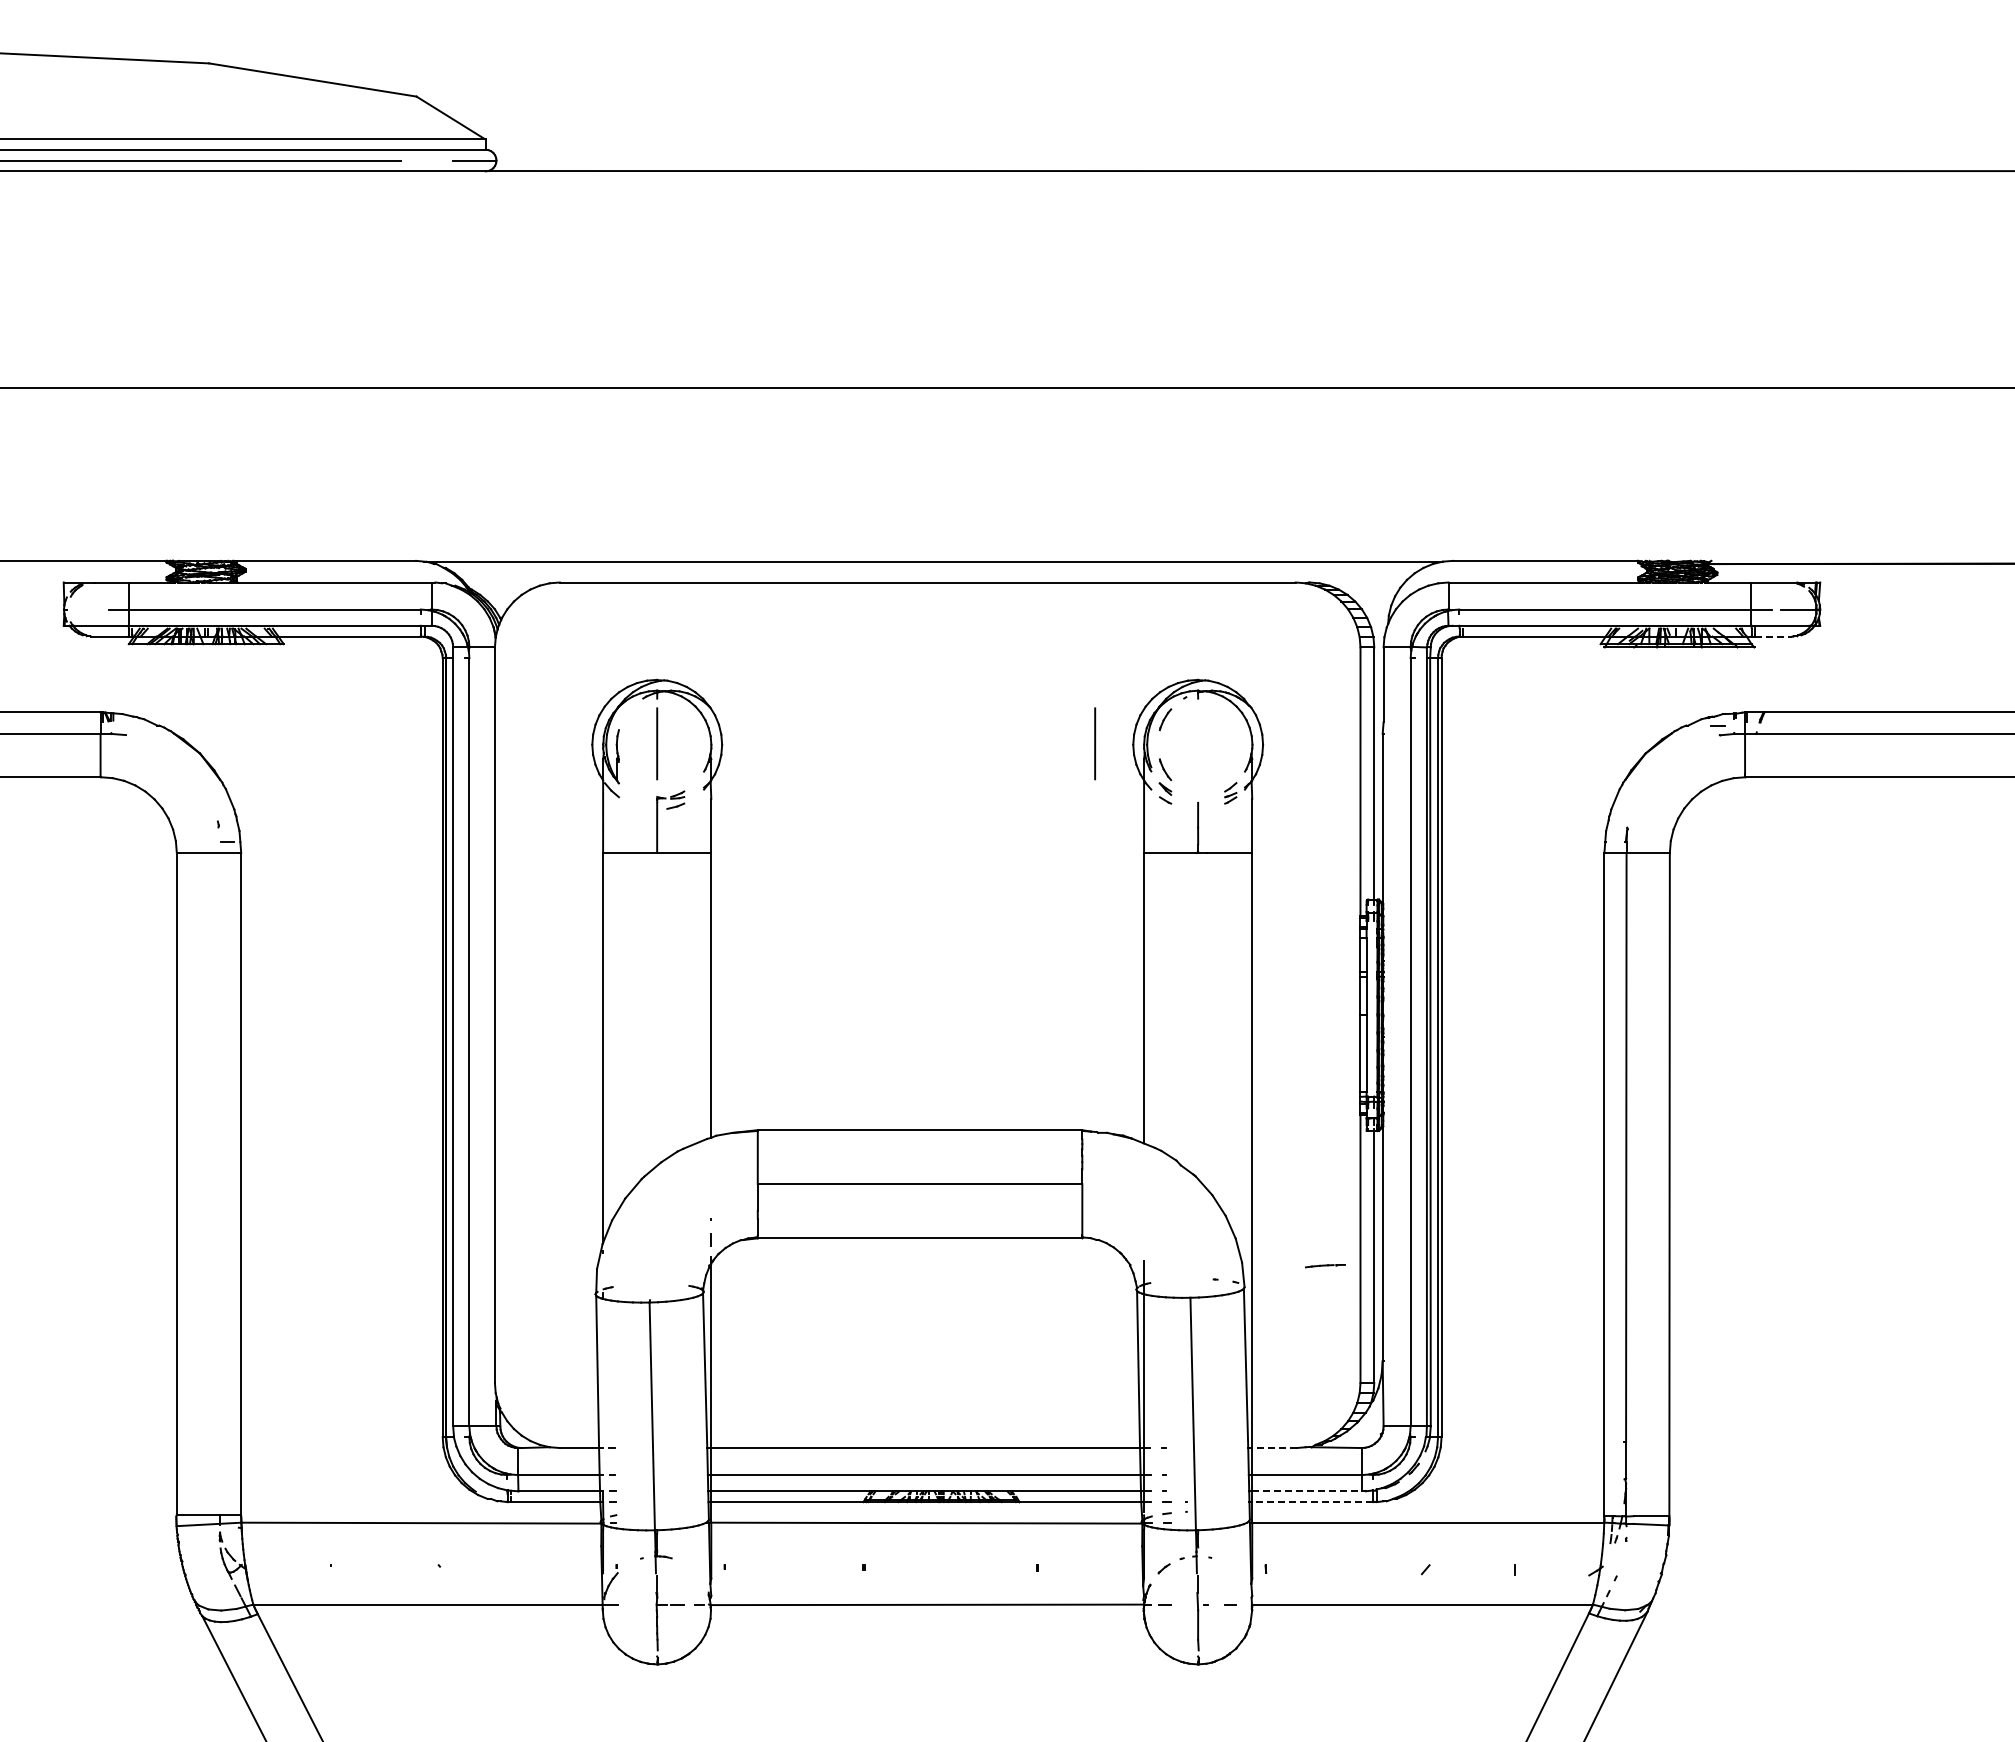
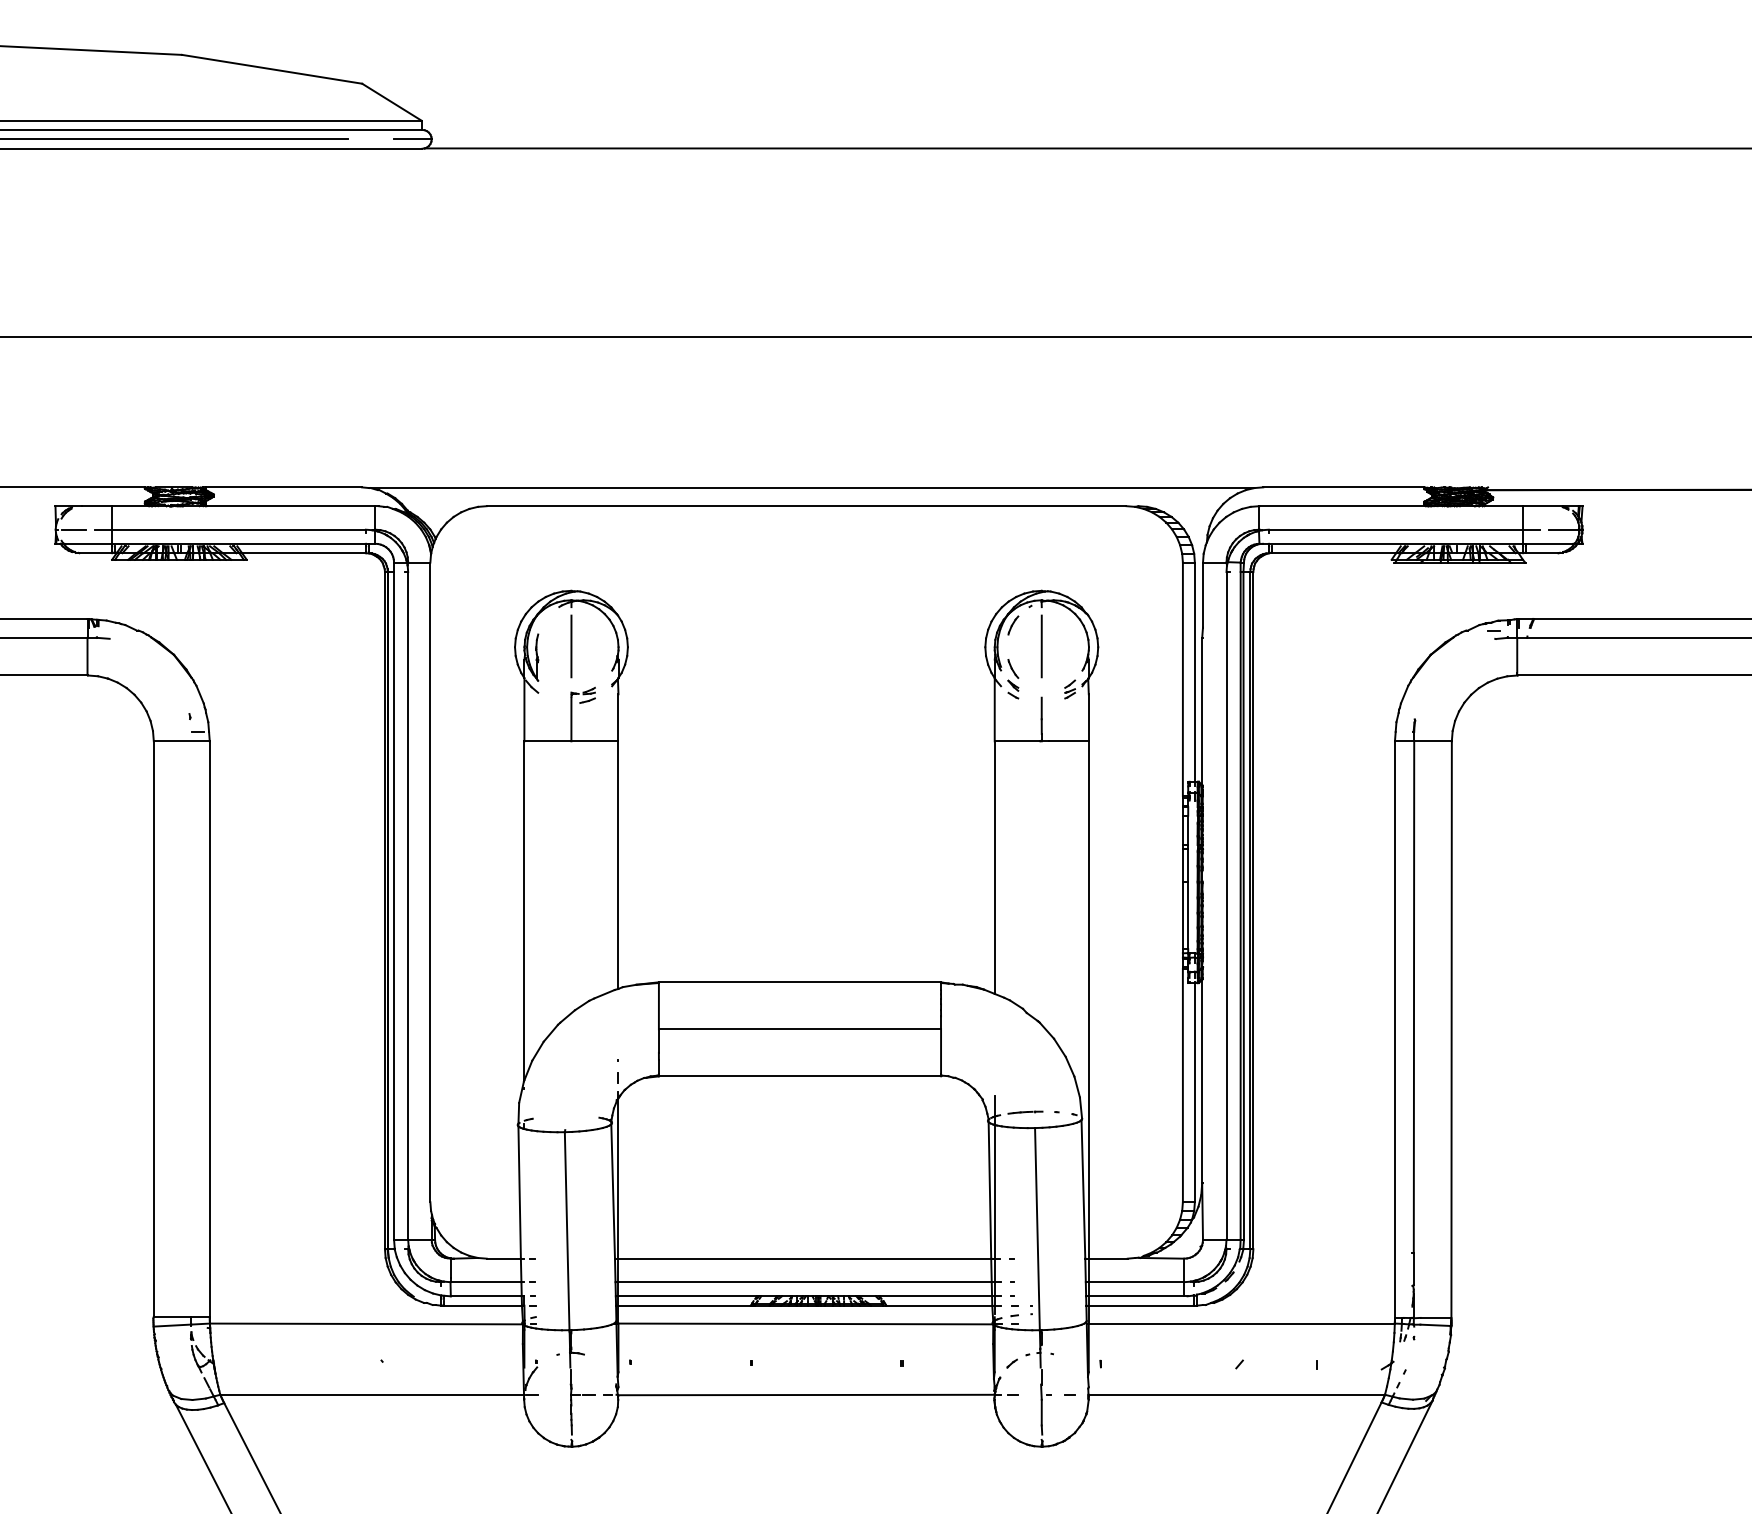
line: (85, 609) -> (74, 529), added
line: (1773, 636) -> (1541, 553), dashed -> solid
line: (1095, 743) -> (1042, 646), moved
line: (1325, 1266) -> (1025, 1113), moved
line: (1274, 1448) -> (1108, 1259), dashed -> solid
line: (1307, 1491) -> (1136, 1296), dashed -> solid
line: (1312, 1502) -> (1141, 1306), dashed -> solid

